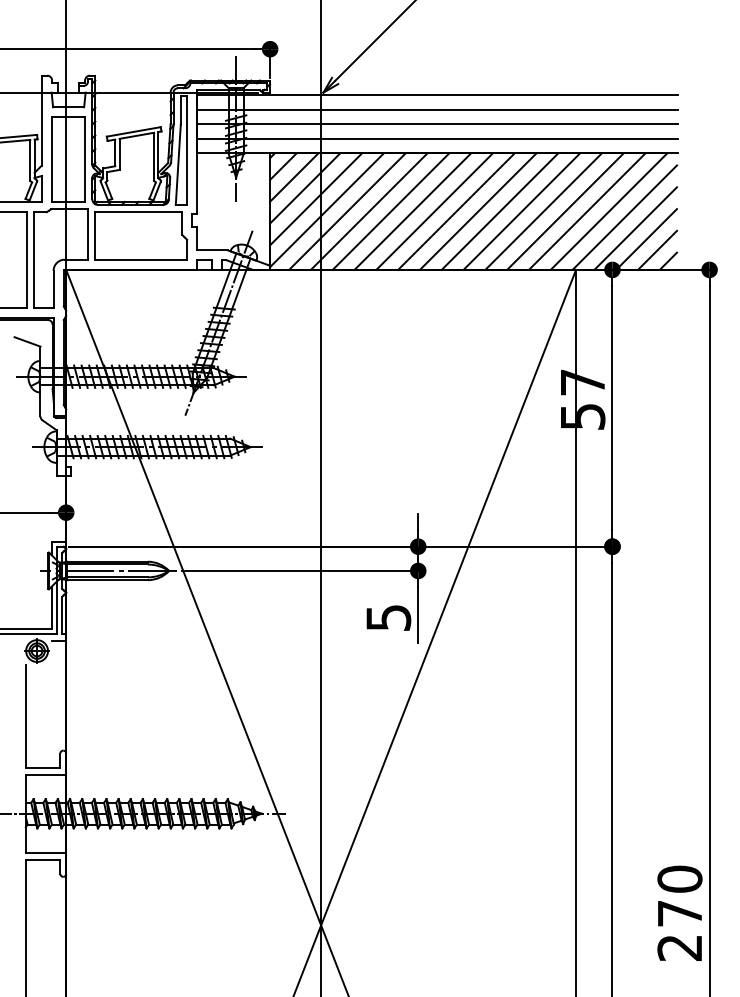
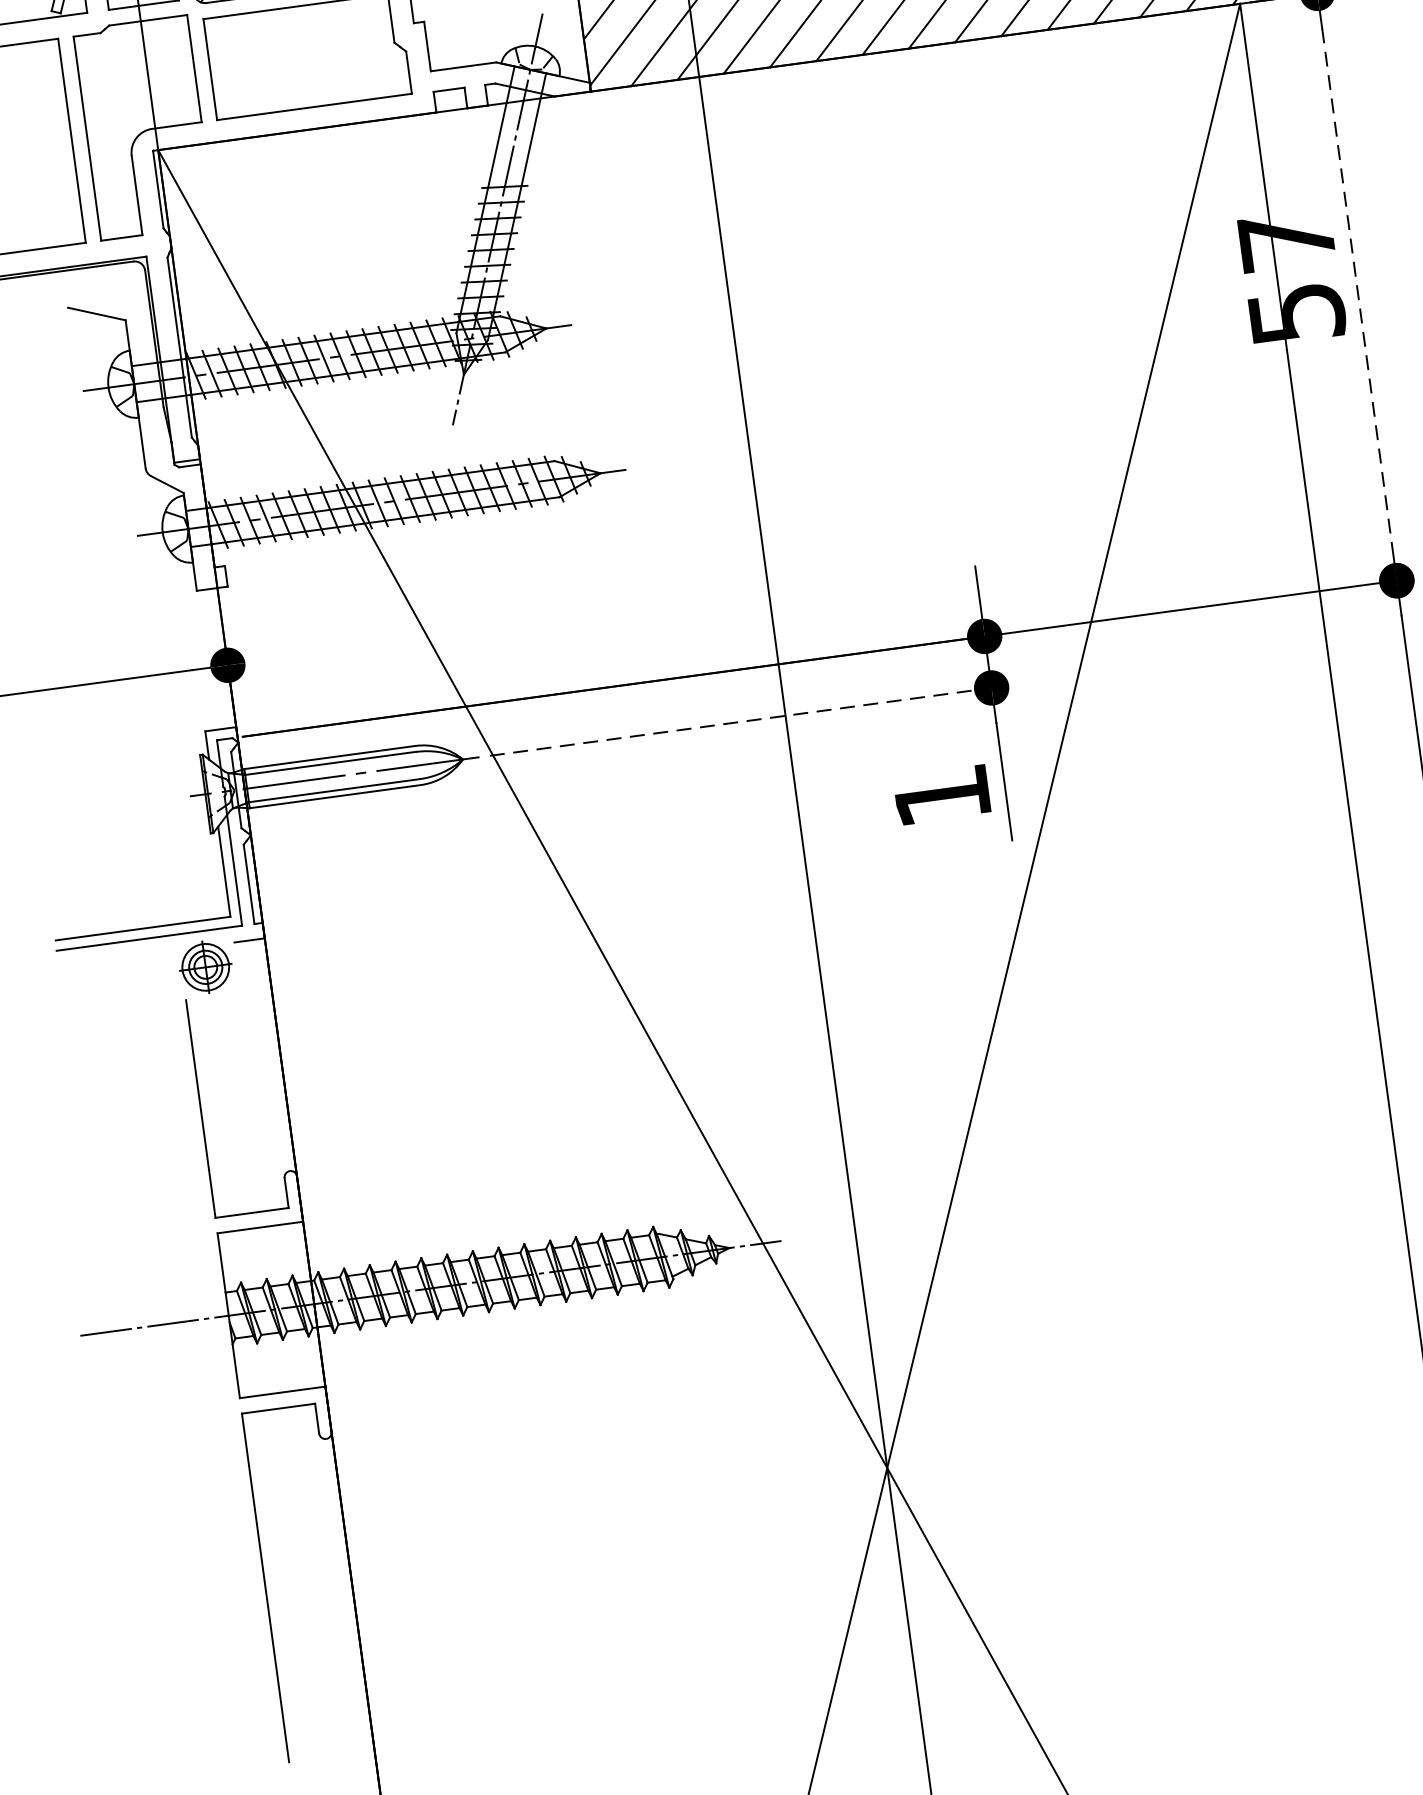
line: (612, 408) -> (1357, 287), solid -> dashed
line: (302, 570) -> (745, 720), solid -> dashed
text: (388, 617) -> (941, 795), 5 -> 1

